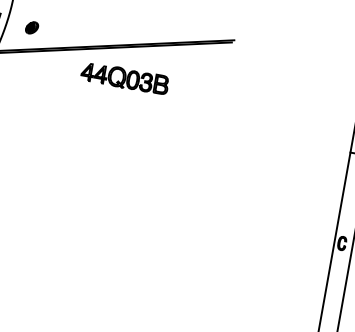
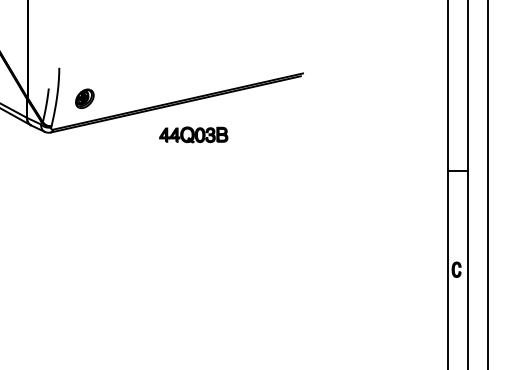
part: (31, 27) -> (84, 98), size x1.43
part: (124, 78) -> (193, 134), size x0.71

